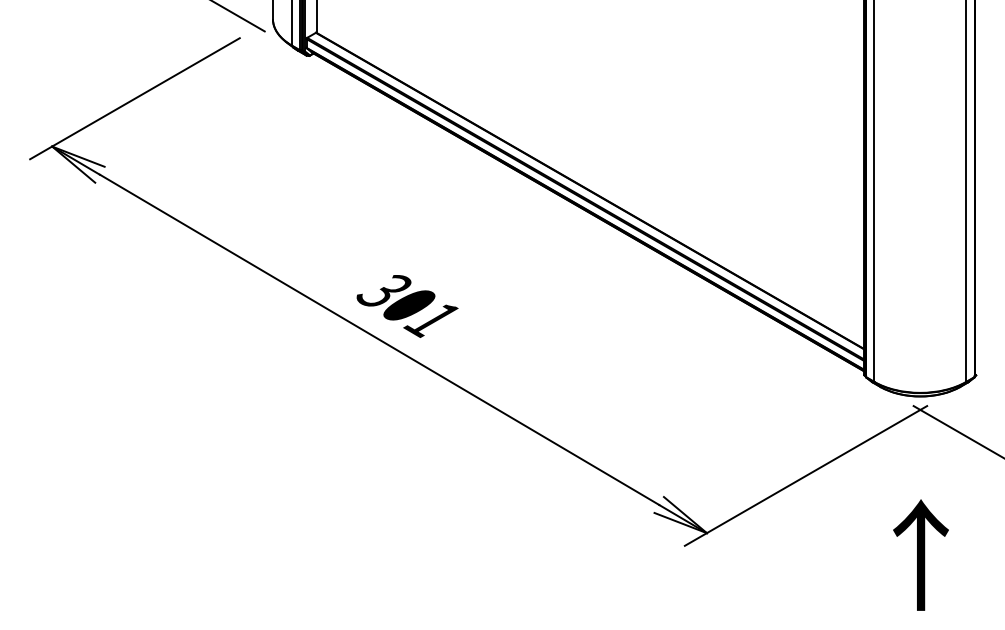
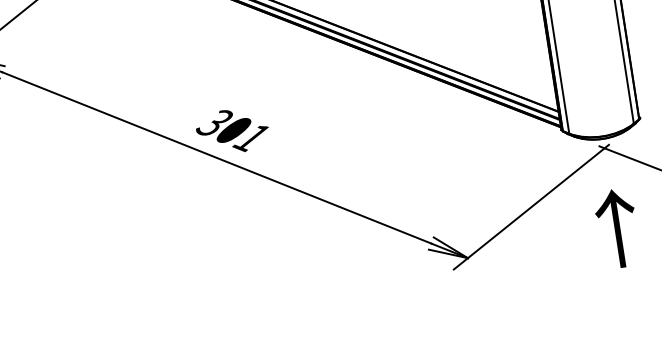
text: (920, 554) -> (617, 228), moved

